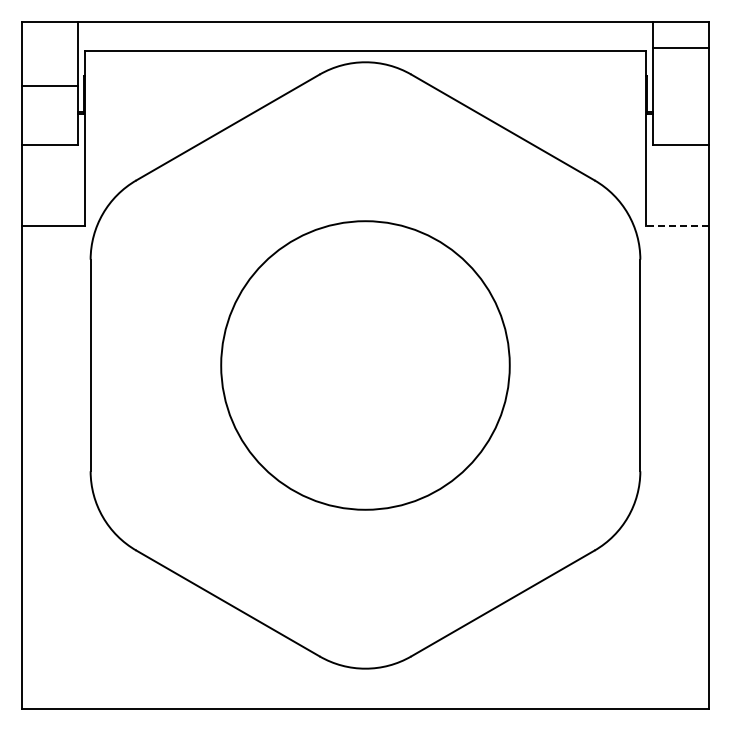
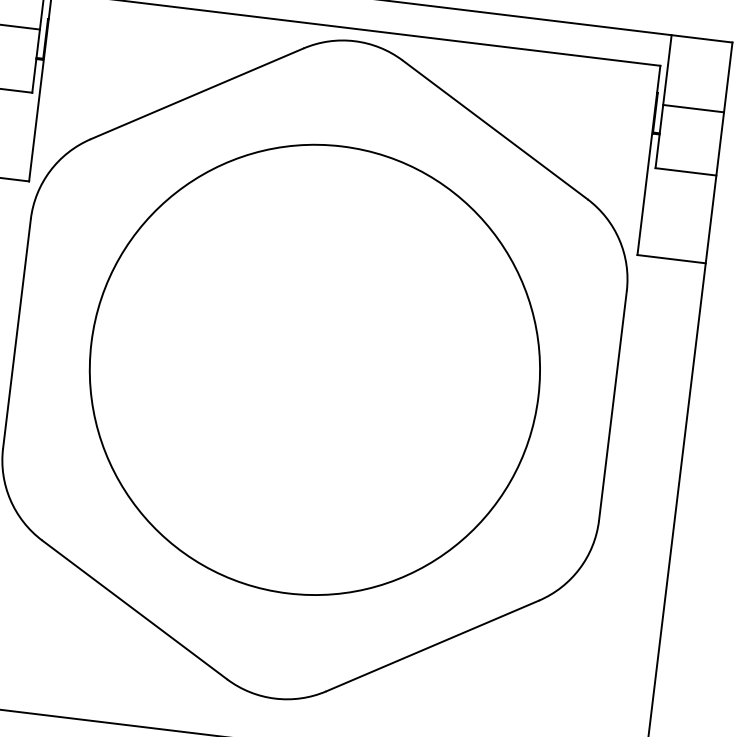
line: (680, 48) -> (693, 108), moved
line: (677, 225) -> (671, 259), dashed -> solid
circle: (365, 365) -> (314, 369), size x1.43

